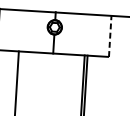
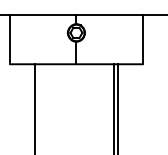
line: (110, 36) -> (143, 39), dashed -> solid

